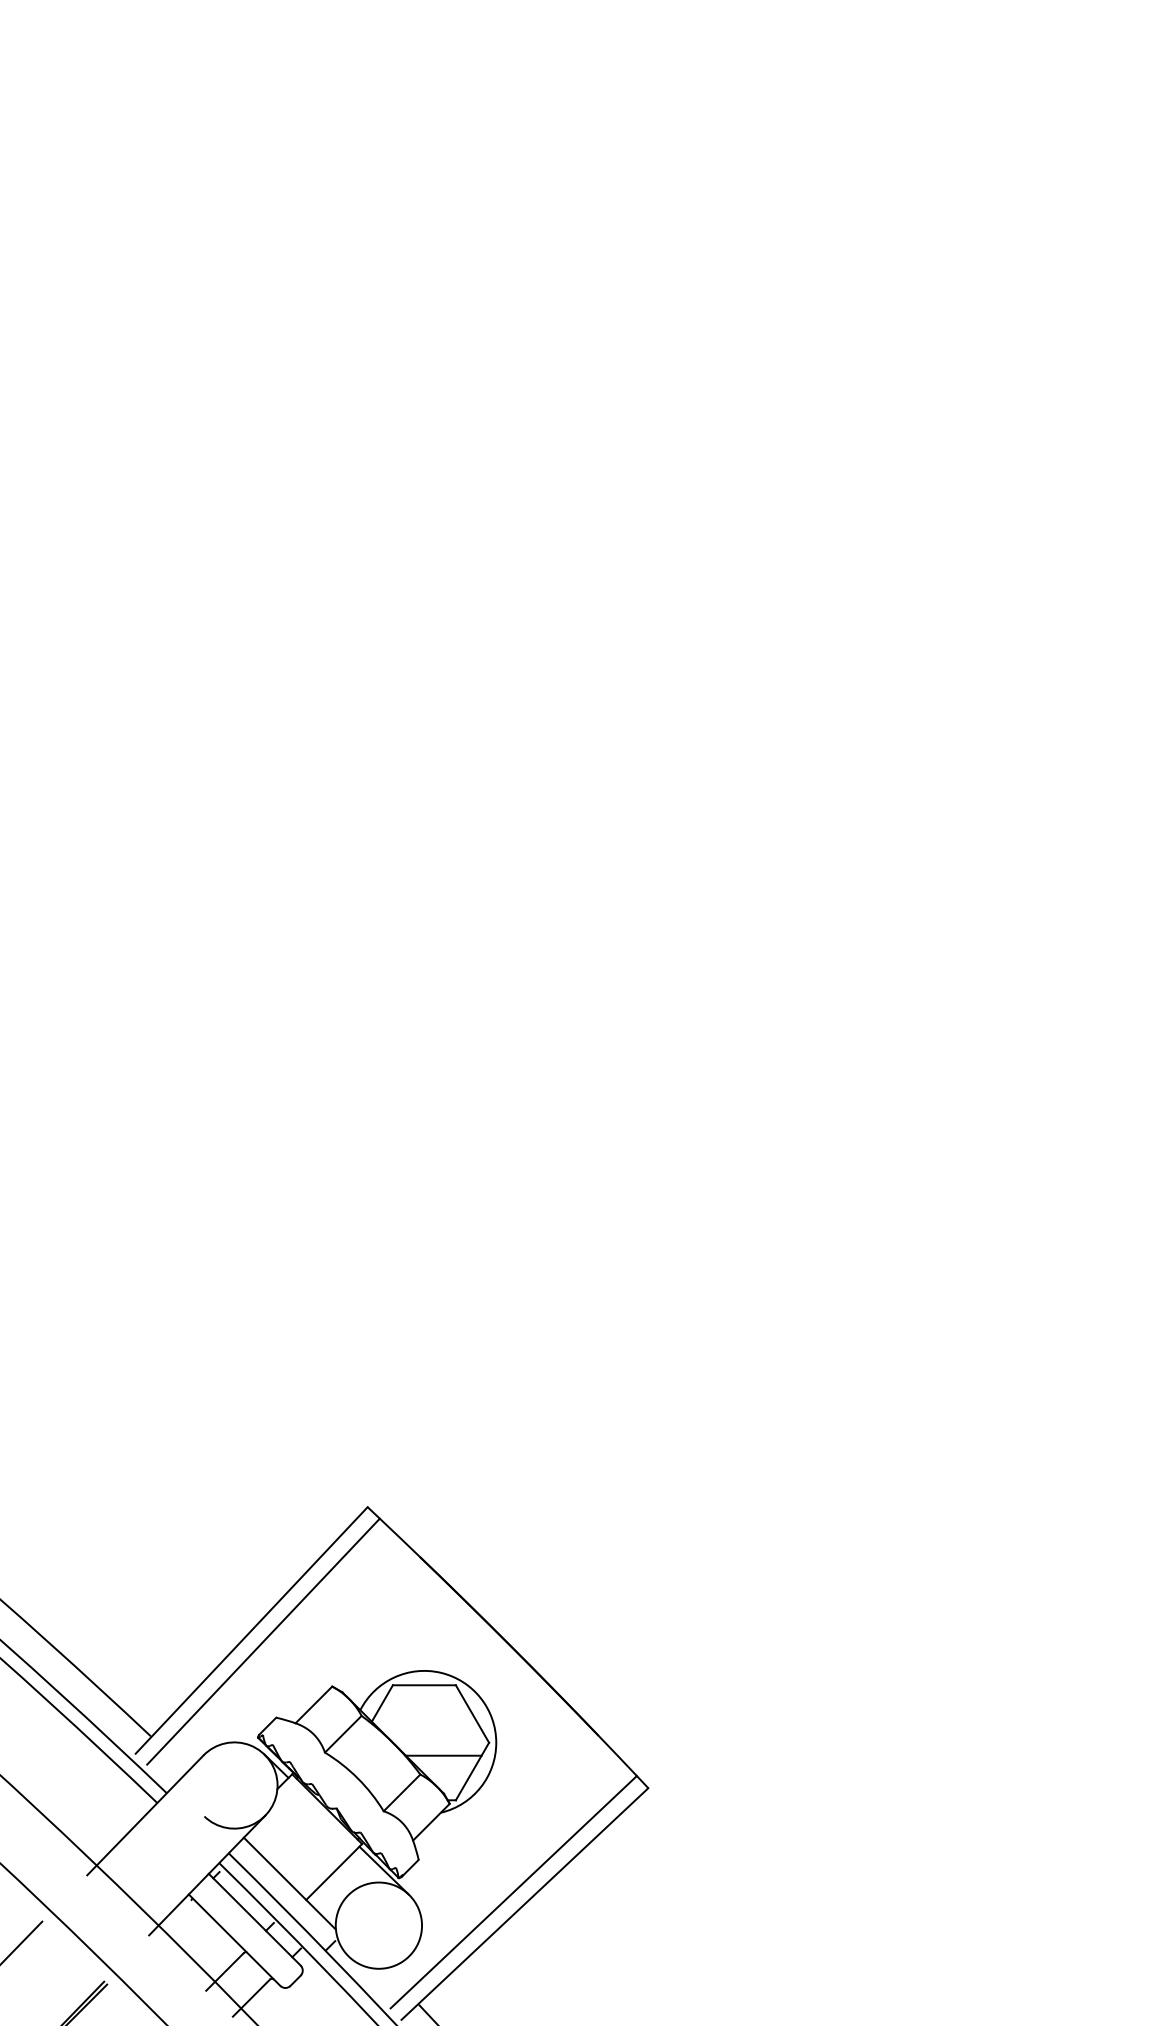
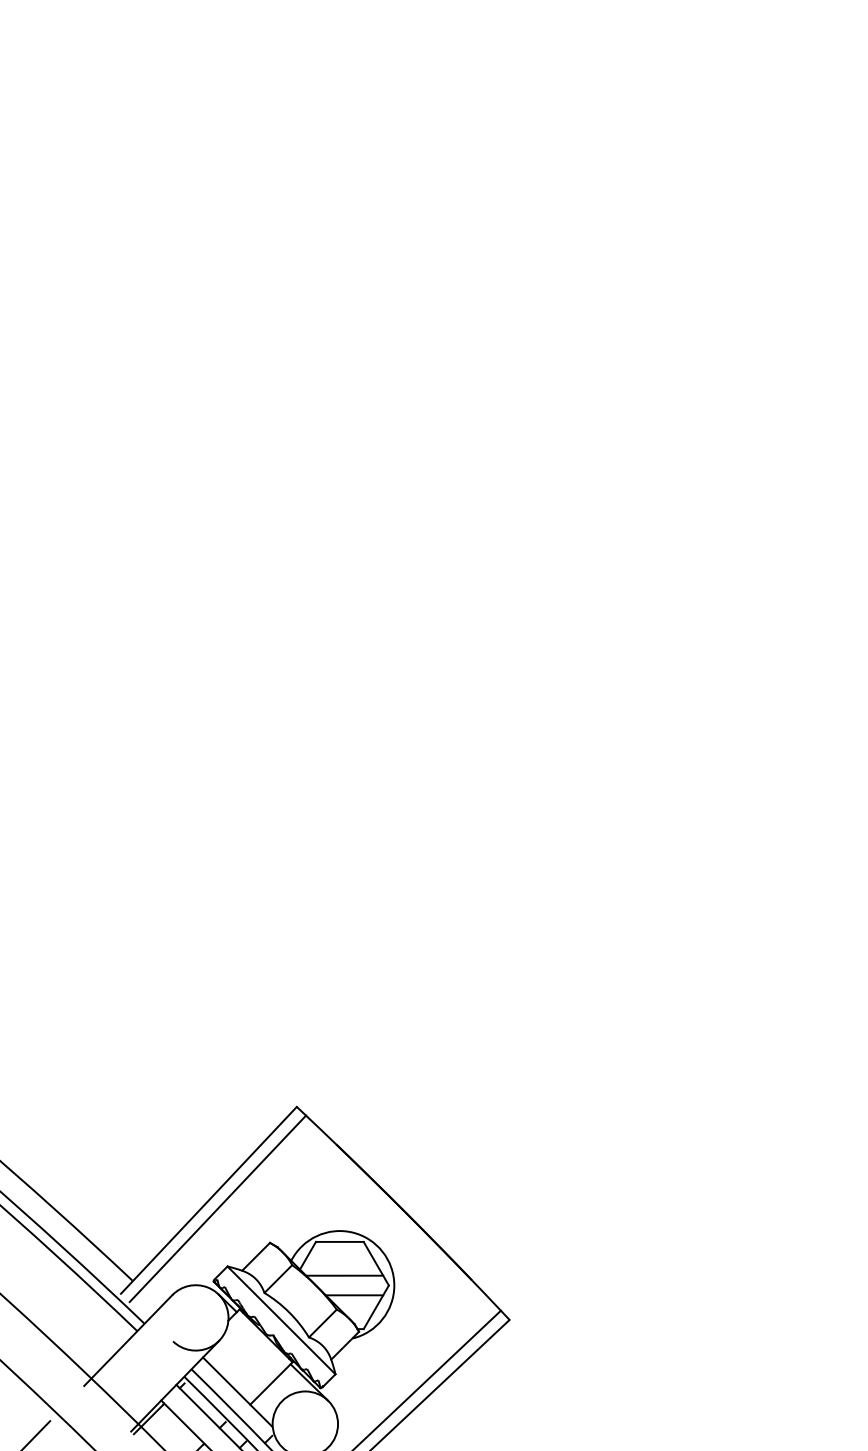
line: (430, 1729) -> (344, 1275), added
line: (347, 1788) -> (281, 1320), added
line: (171, 1919) -> (148, 1419), added

